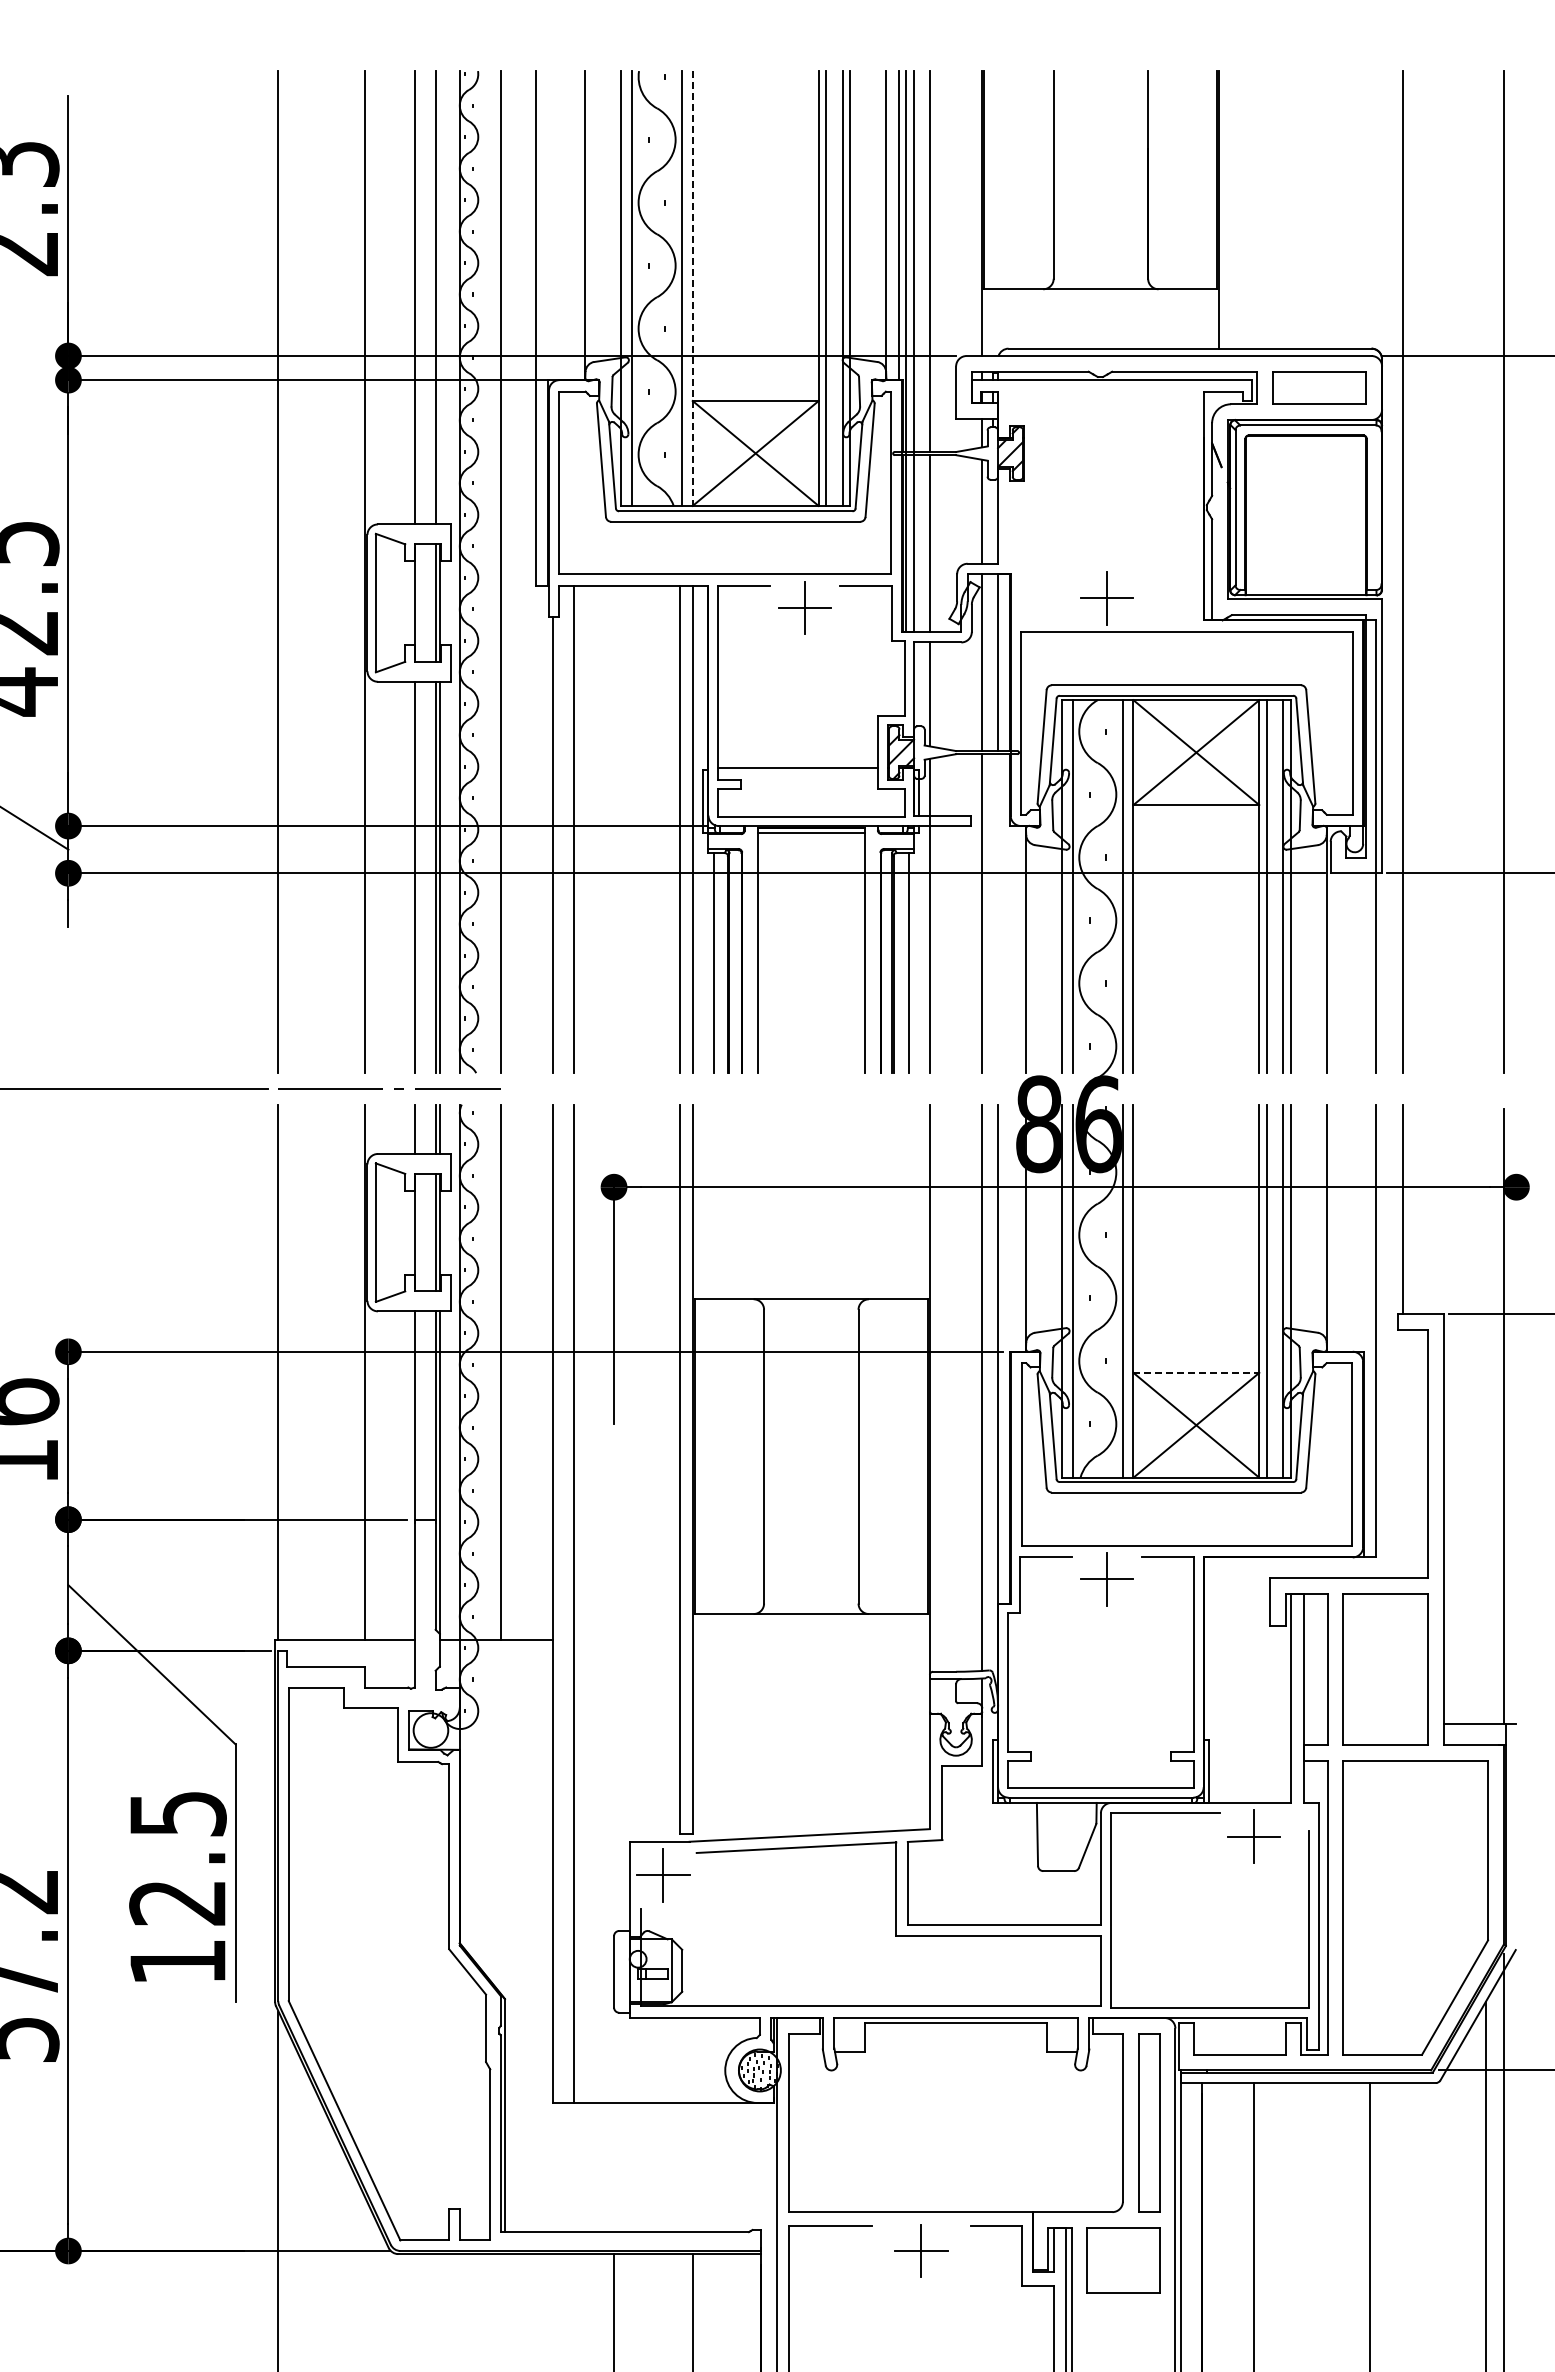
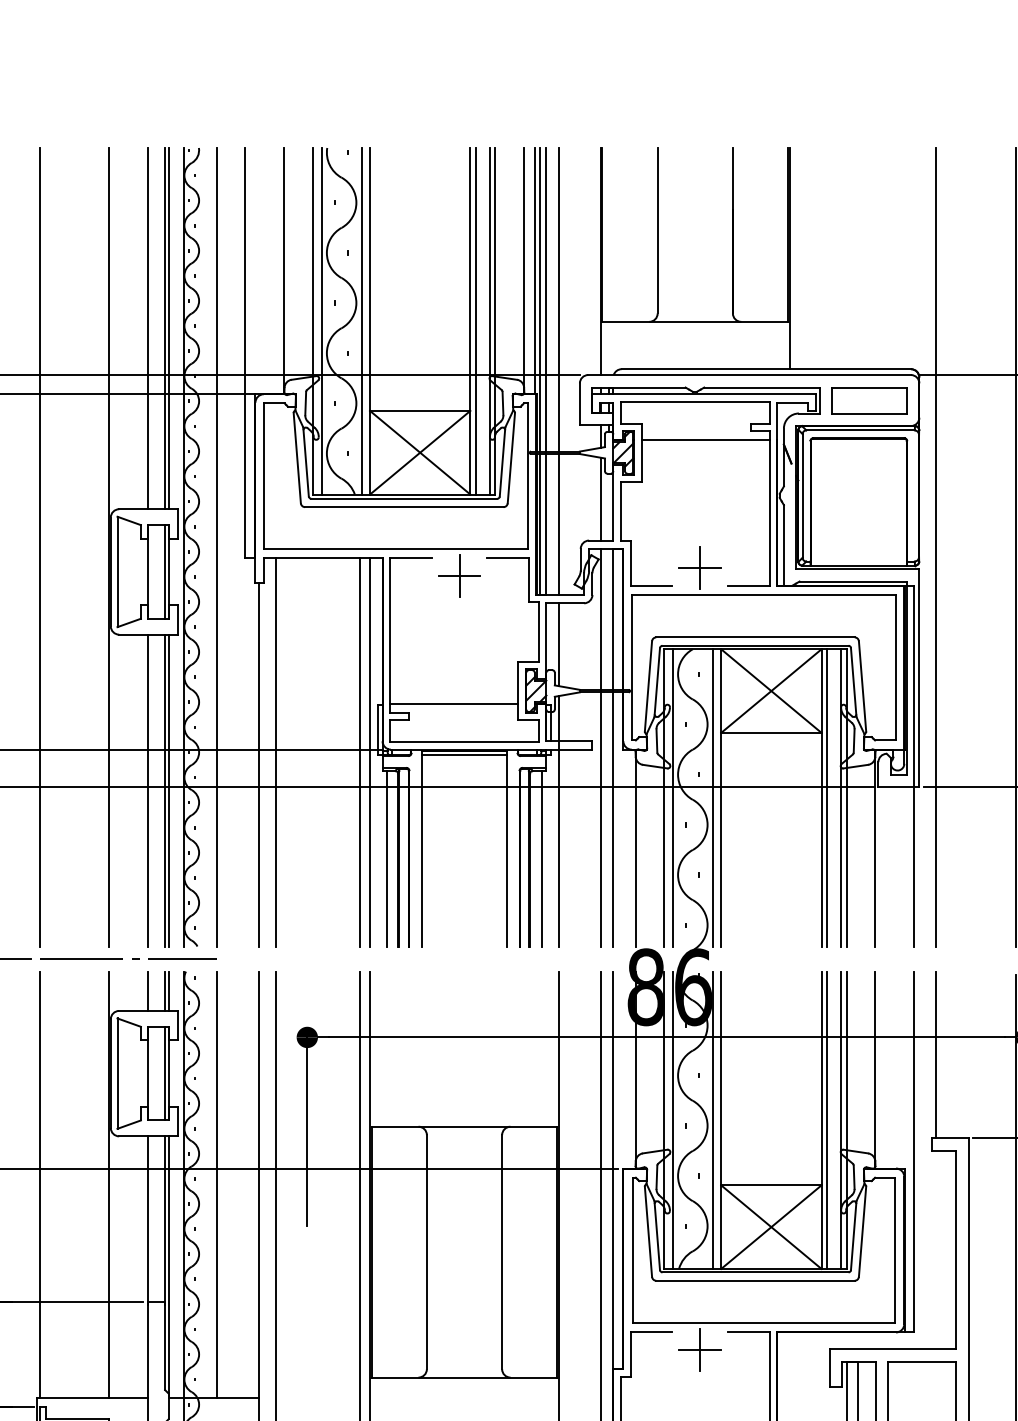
line: (692, 289) -> (369, 322), dashed -> solid
line: (439, 297) -> (168, 328), added
part: (1100, 438) -> (694, 440), added
line: (998, 913) -> (613, 819), added
line: (1196, 1372) -> (771, 1185), dashed -> solid

